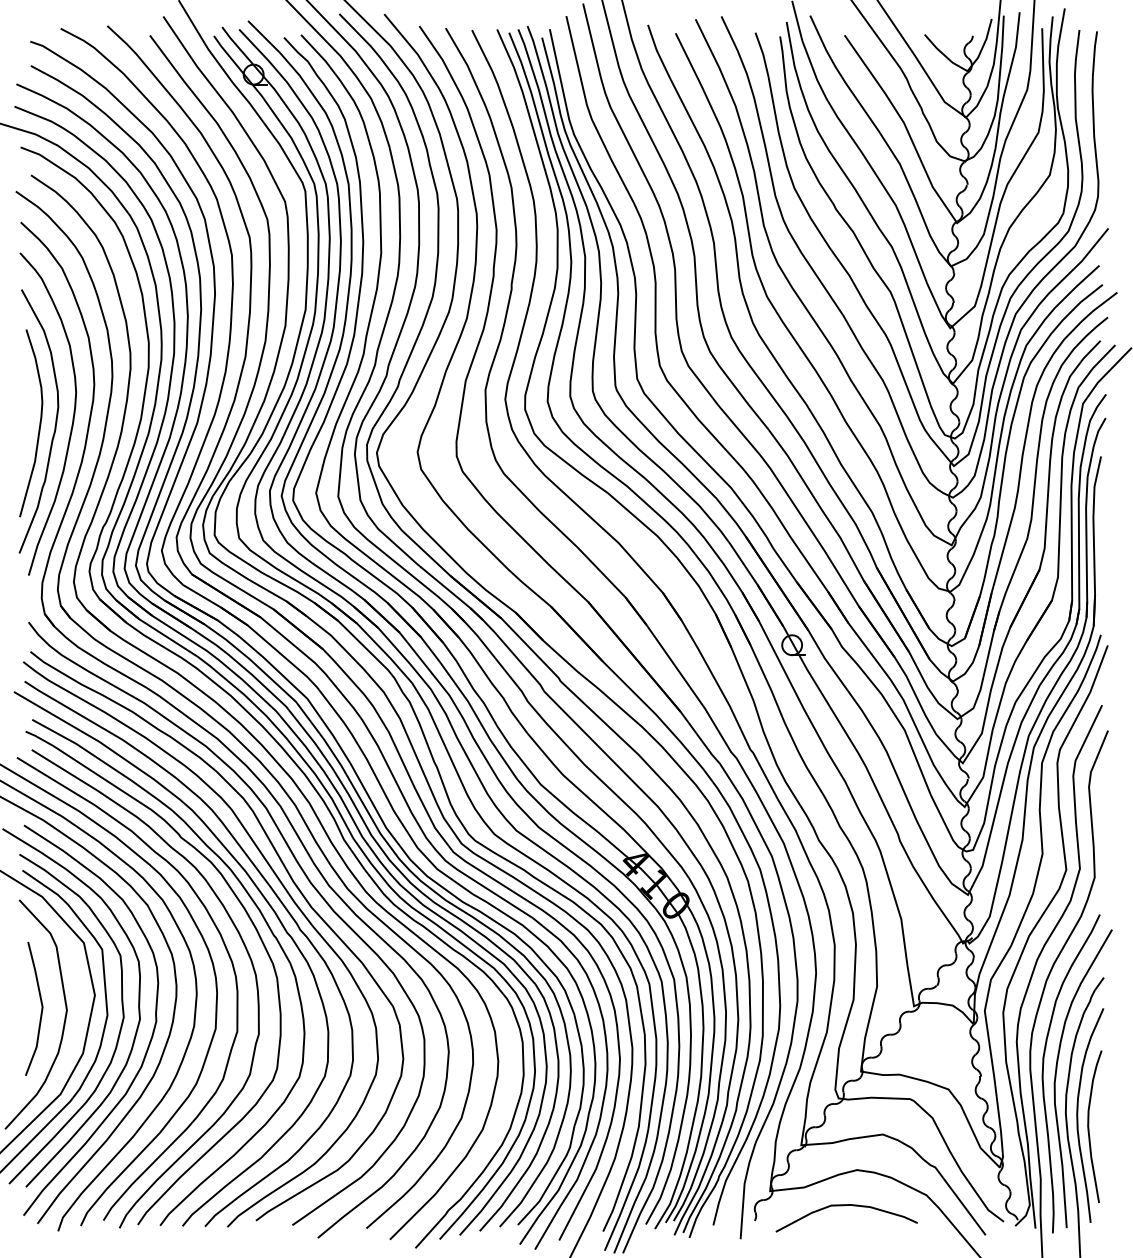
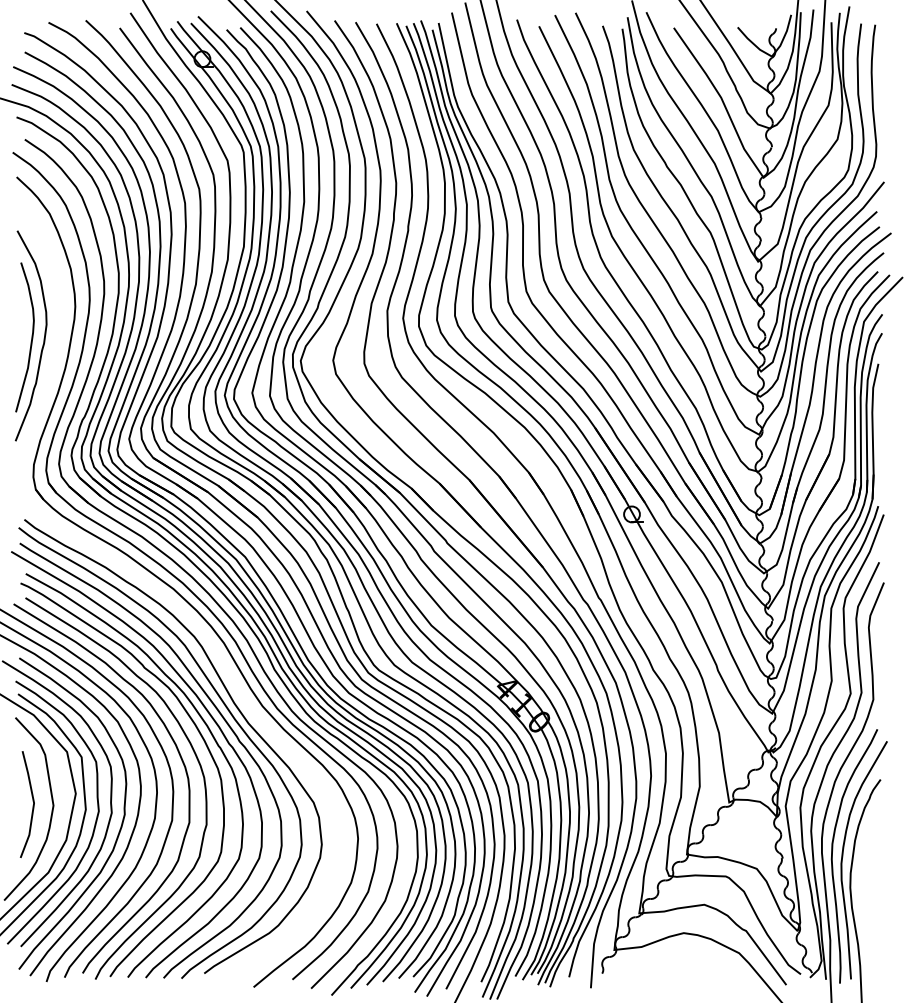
curve: (72, 417) -> (57, 332), removed
curve: (304, 875) -> (243, 698), removed
part: (1090, 1115) -> (869, 889), removed
curve: (844, 1206) -> (673, 962), removed

